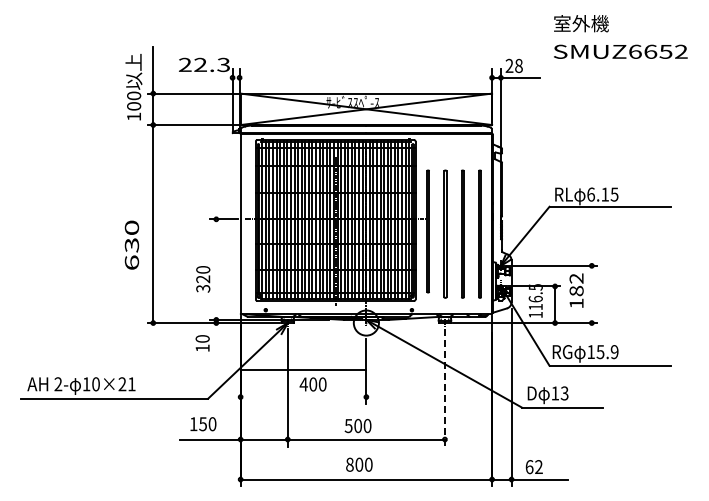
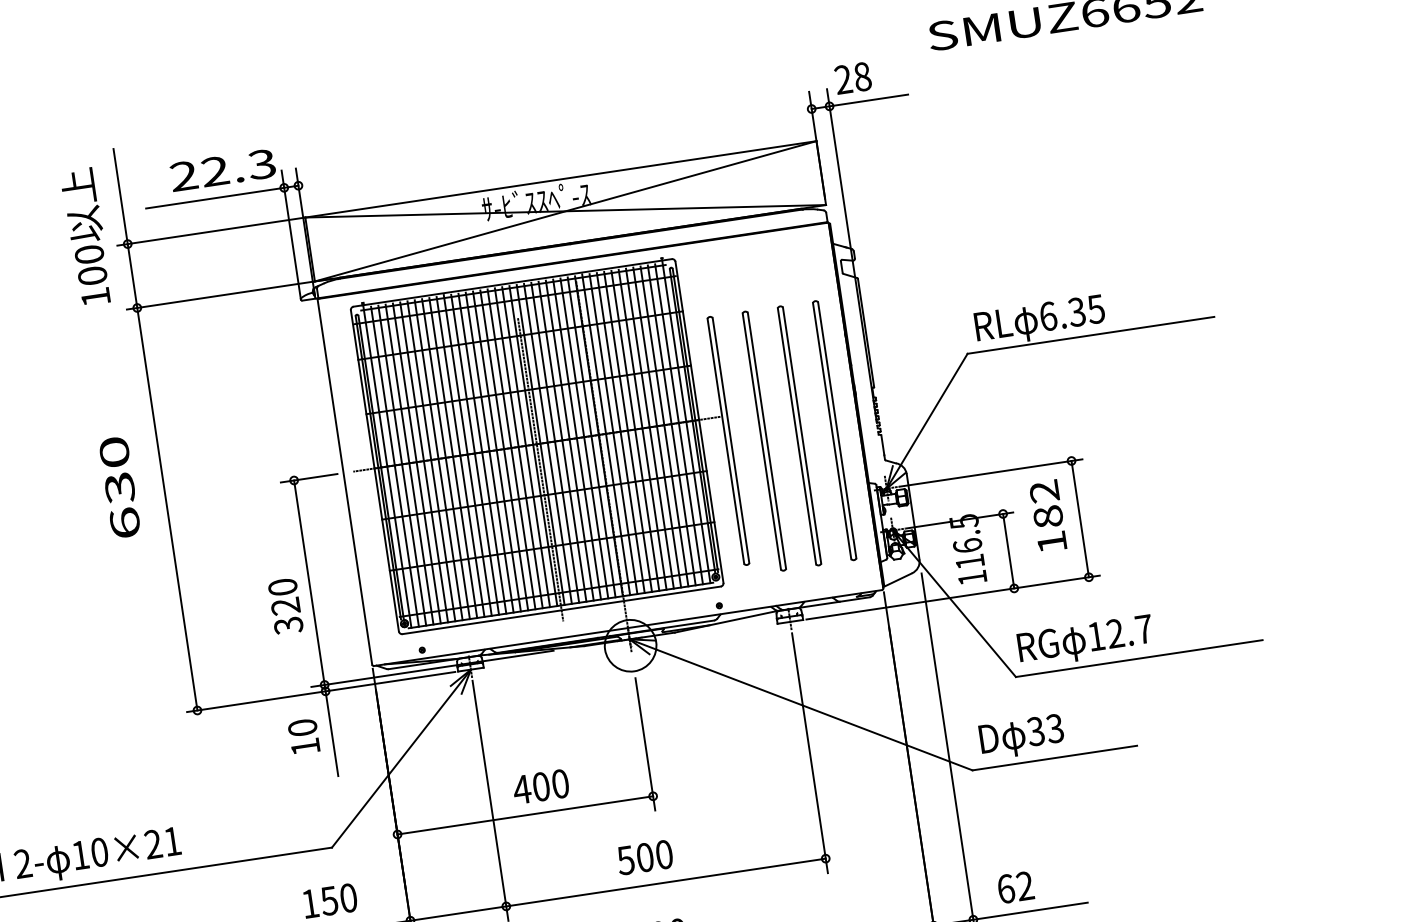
line: (201, 77) -> (220, 196), added
text: (604, 194) -> (1075, 312), 6.15 -> 6.35
text: (131, 244) -> (118, 486), moved
line: (216, 291) -> (316, 627), added
line: (591, 294) -> (1079, 519), added
text: (607, 352) -> (1129, 632), 15.9 -> 12.7
line: (303, 370) -> (525, 816), moved
line: (444, 387) -> (809, 753), dashed -> solid
text: (555, 393) -> (1036, 731), 13 -> 33

